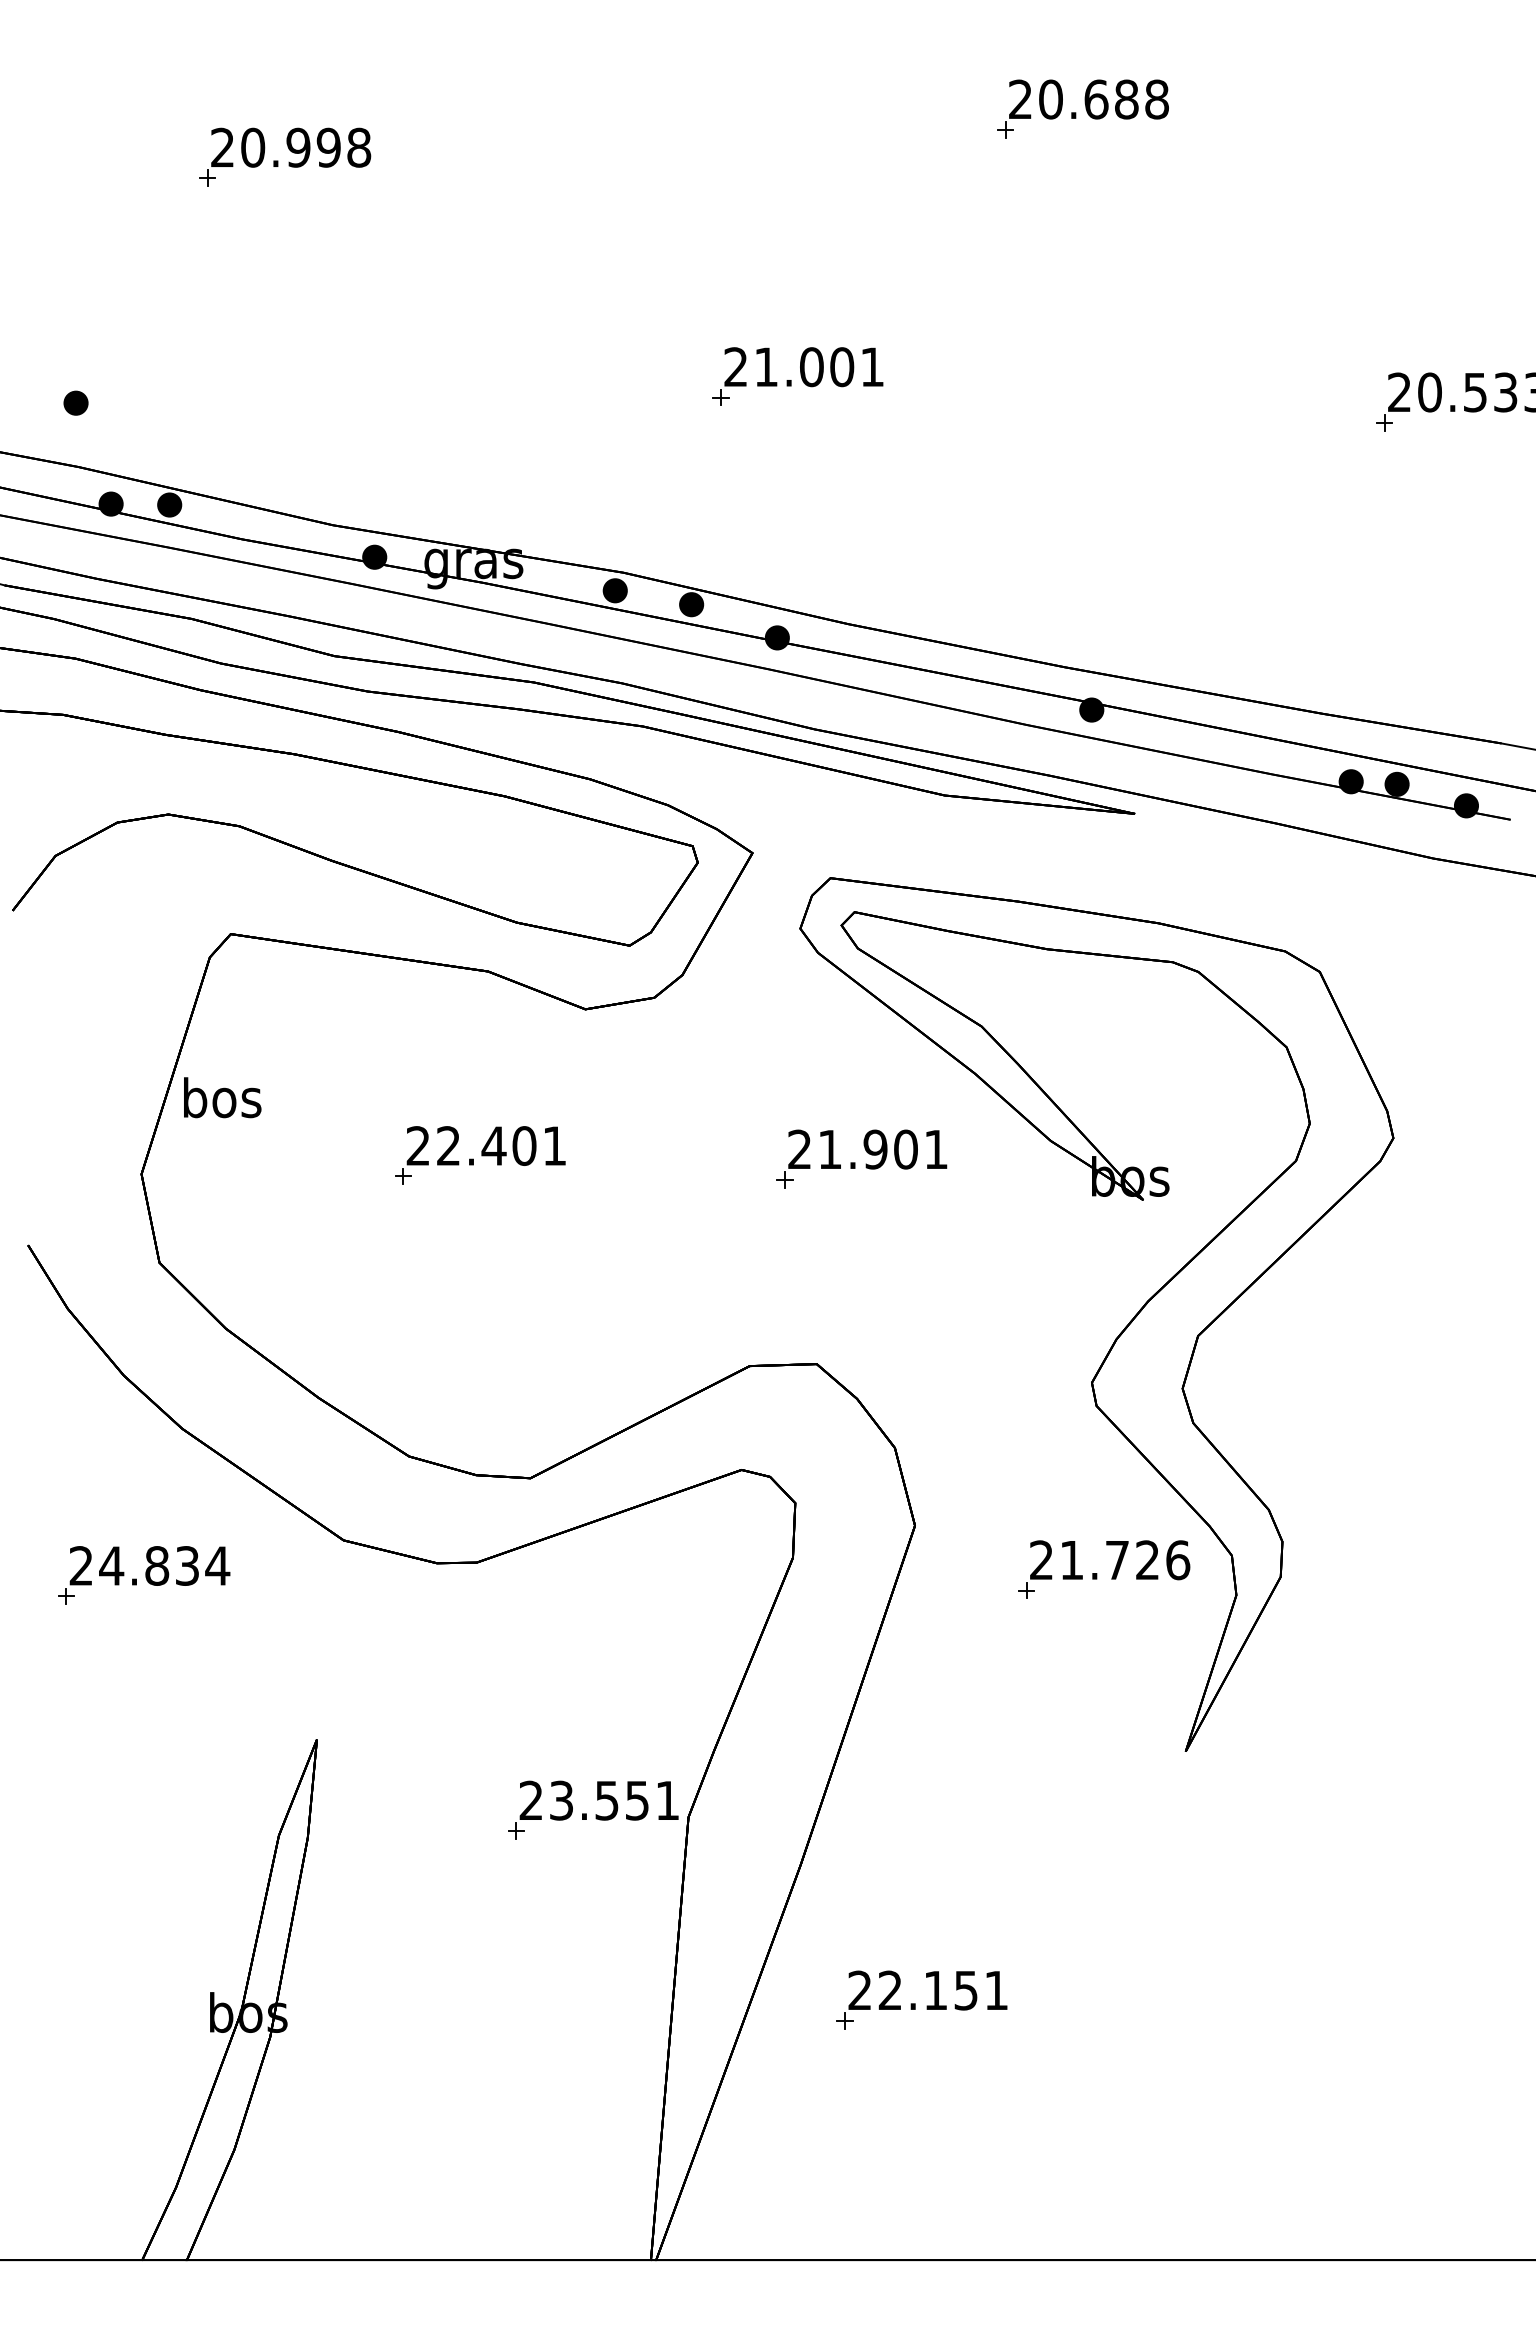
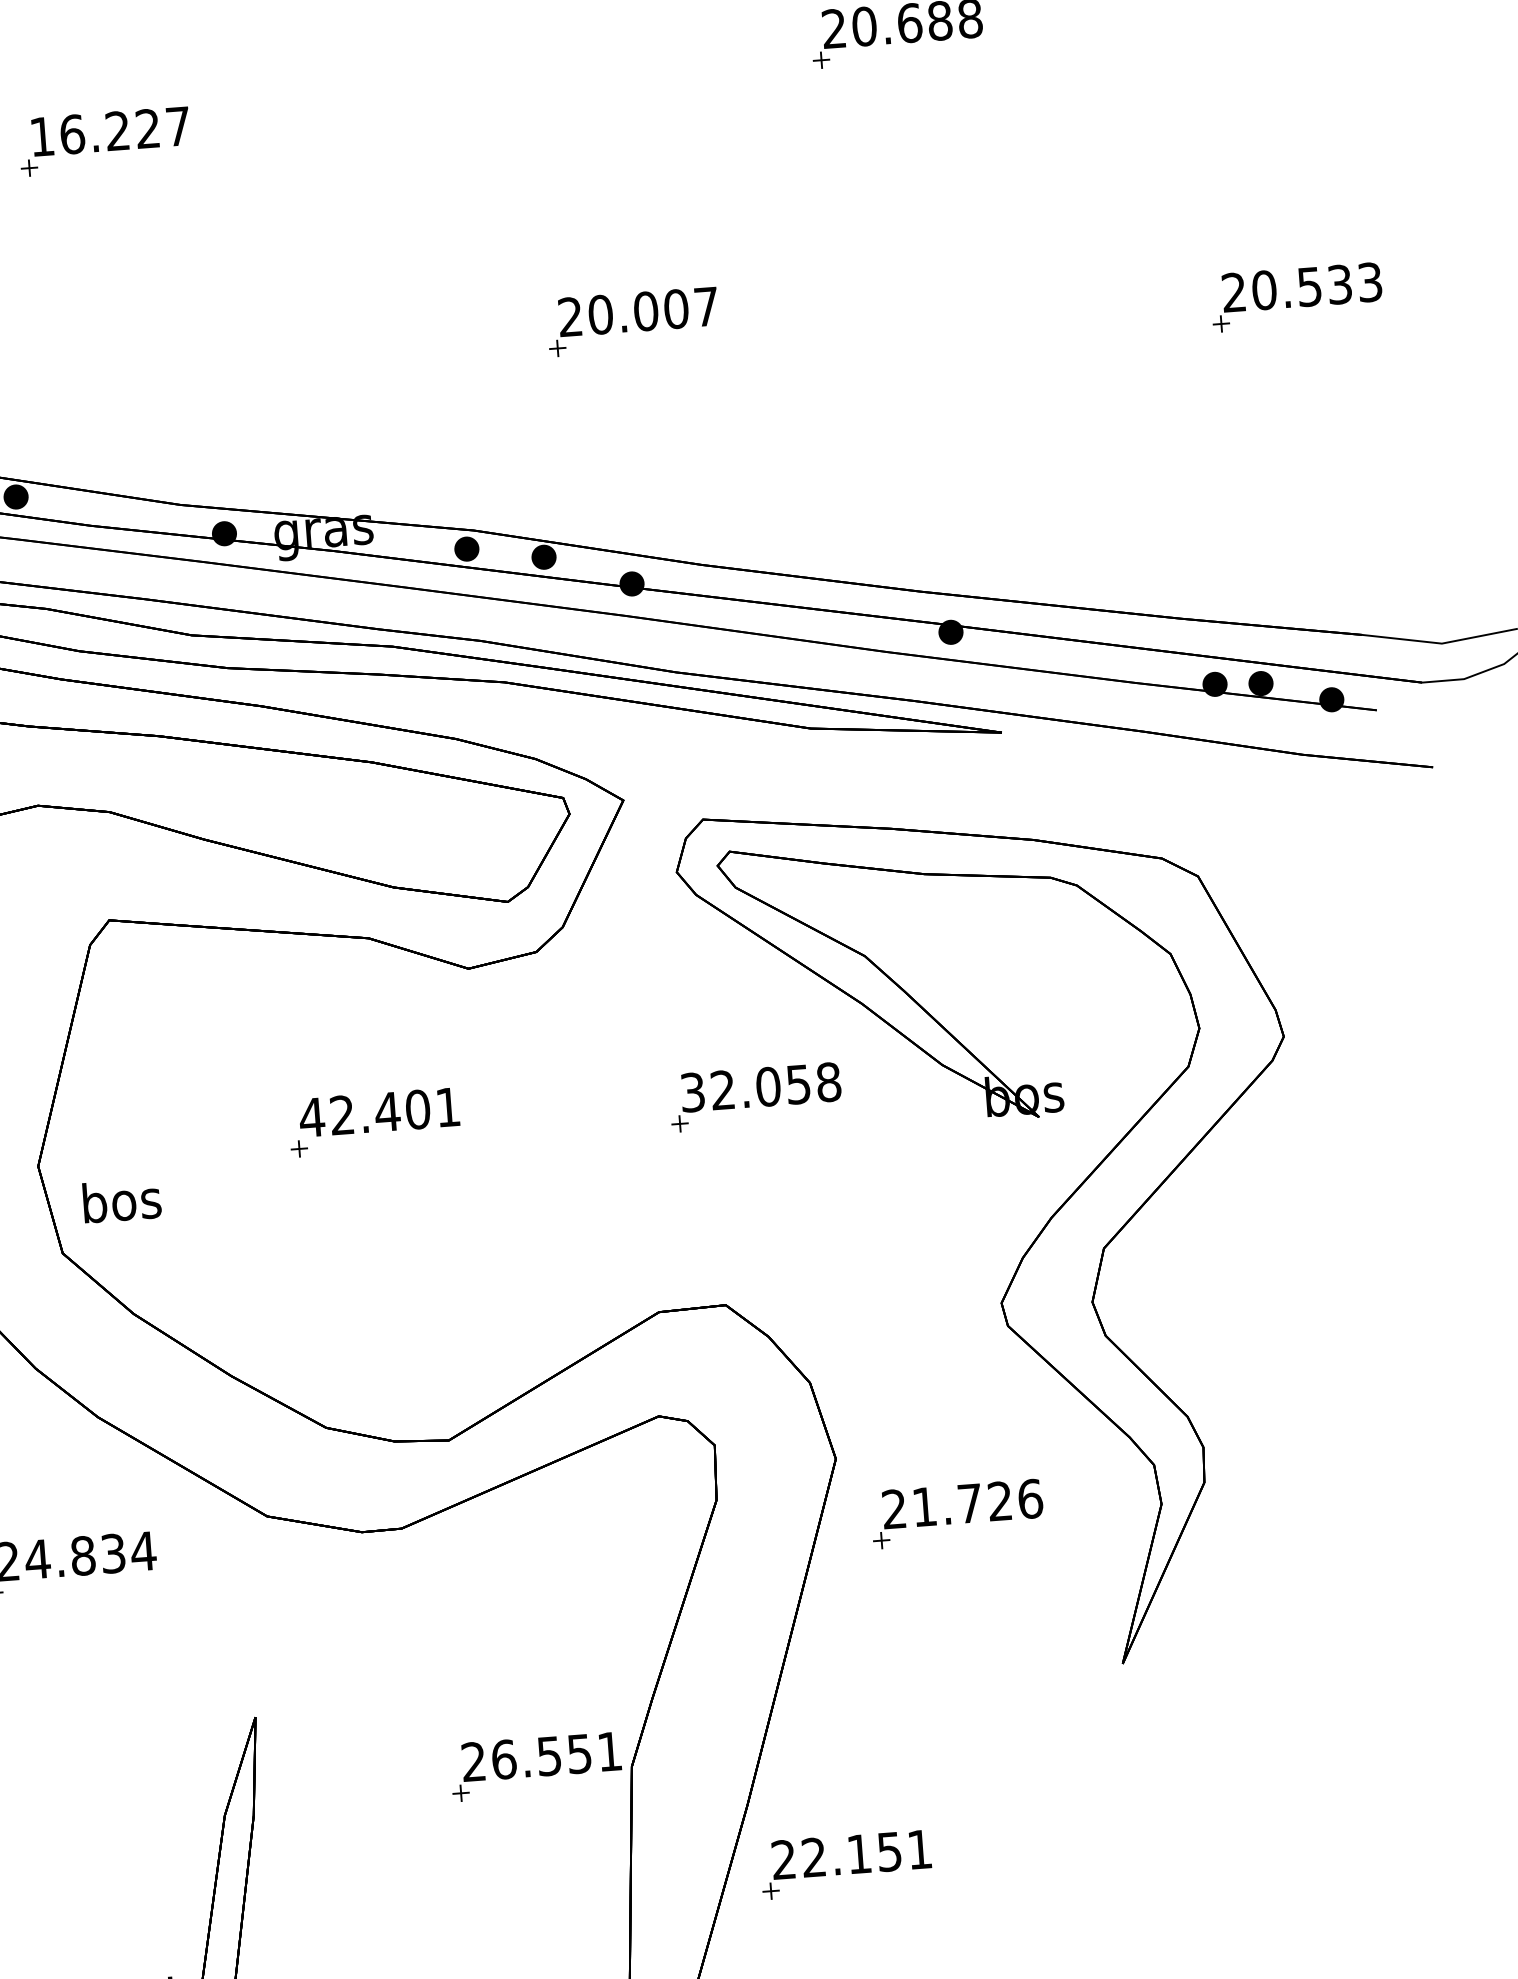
text: (291, 147) -> (110, 131), 20.998 -> 16.227
text: (818, 367) -> (652, 311), 21.001 -> 20.007
text: (222, 1097) -> (121, 1200), moved
text: (417, 1145) -> (311, 1117), 22.401 -> 42.401
text: (868, 1149) -> (761, 1087), 21.901 -> 32.058
part: (1097, 1573) -> (951, 1518), moved
text: (561, 1800) -> (503, 1759), 23.551 -> 26.551
part: (915, 2003) -> (840, 1868), moved

